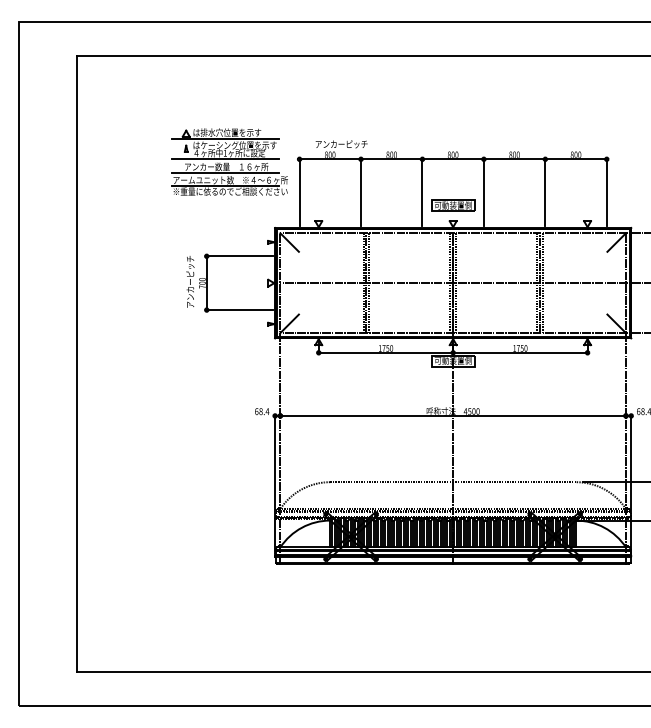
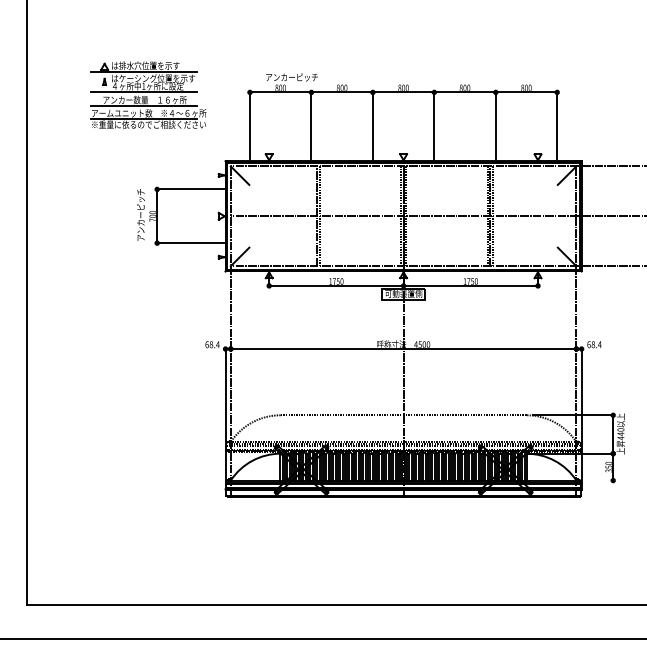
part: (229, 161) -> (147, 94), moved
part: (453, 205) -> (403, 138), removed
line: (363, 283) -> (313, 216), removed

